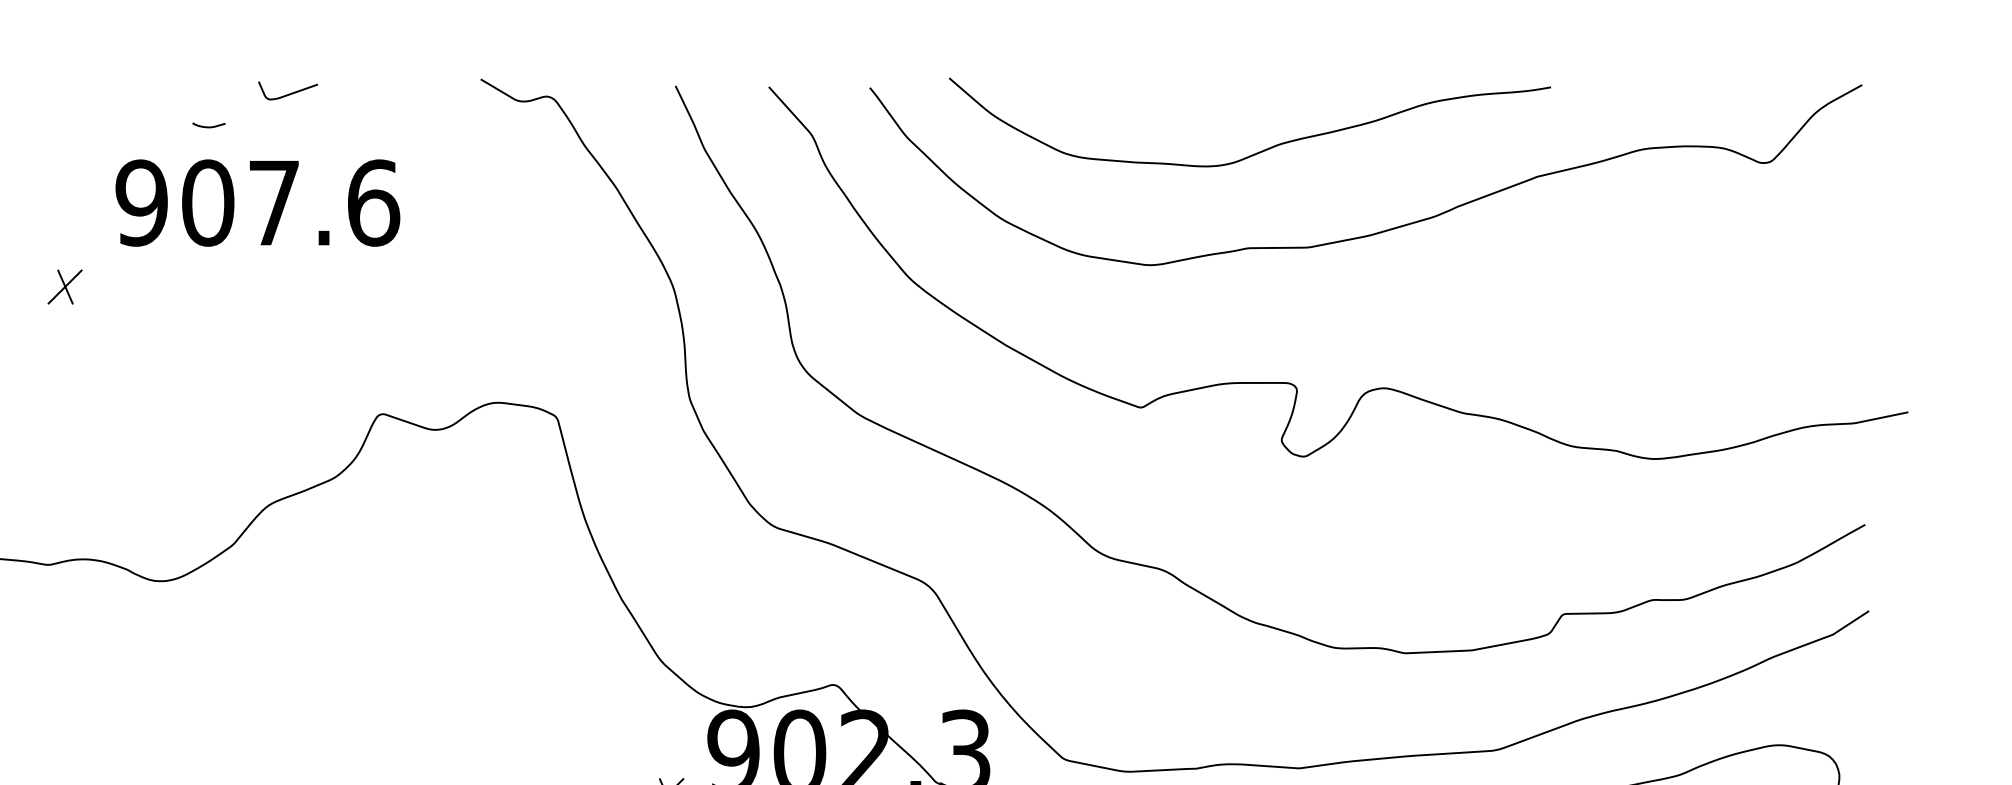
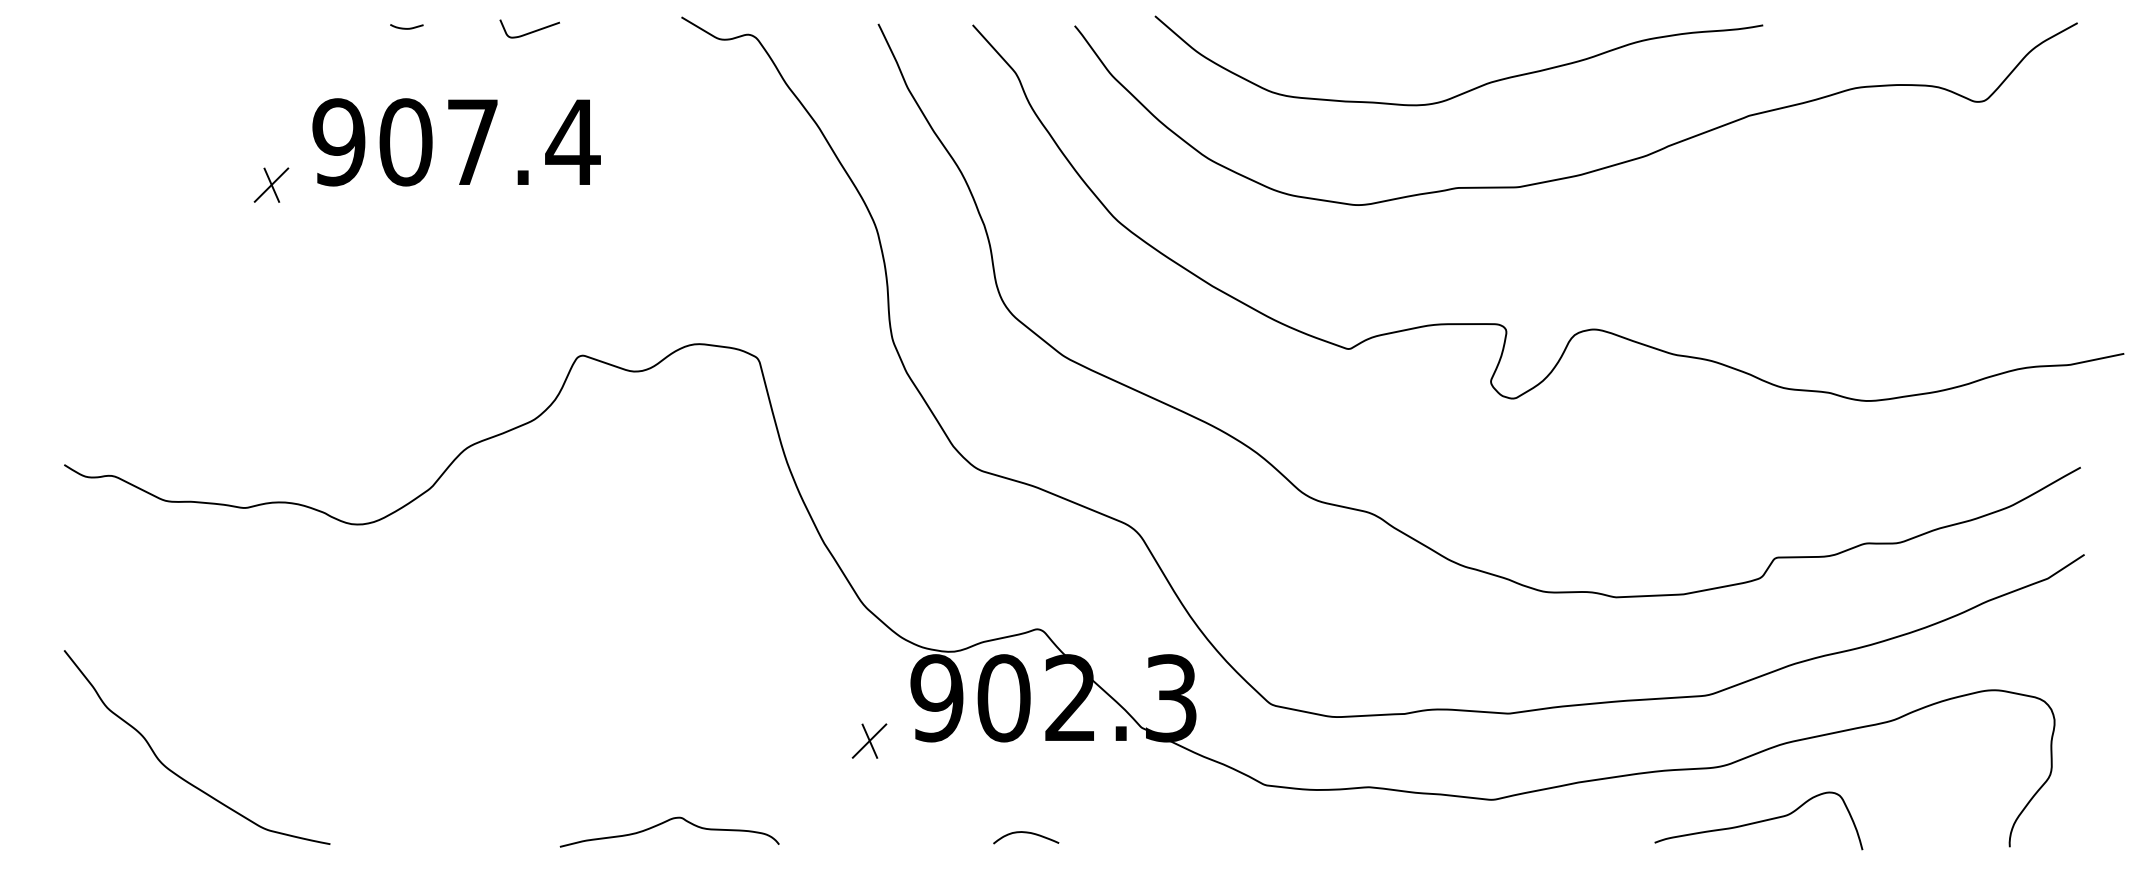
curve: (288, 93) -> (530, 31), moved
curve: (207, 126) -> (405, 27), moved
text: (372, 203) -> (572, 142), 907.6 -> 907.4
part: (65, 286) -> (271, 184), moved

